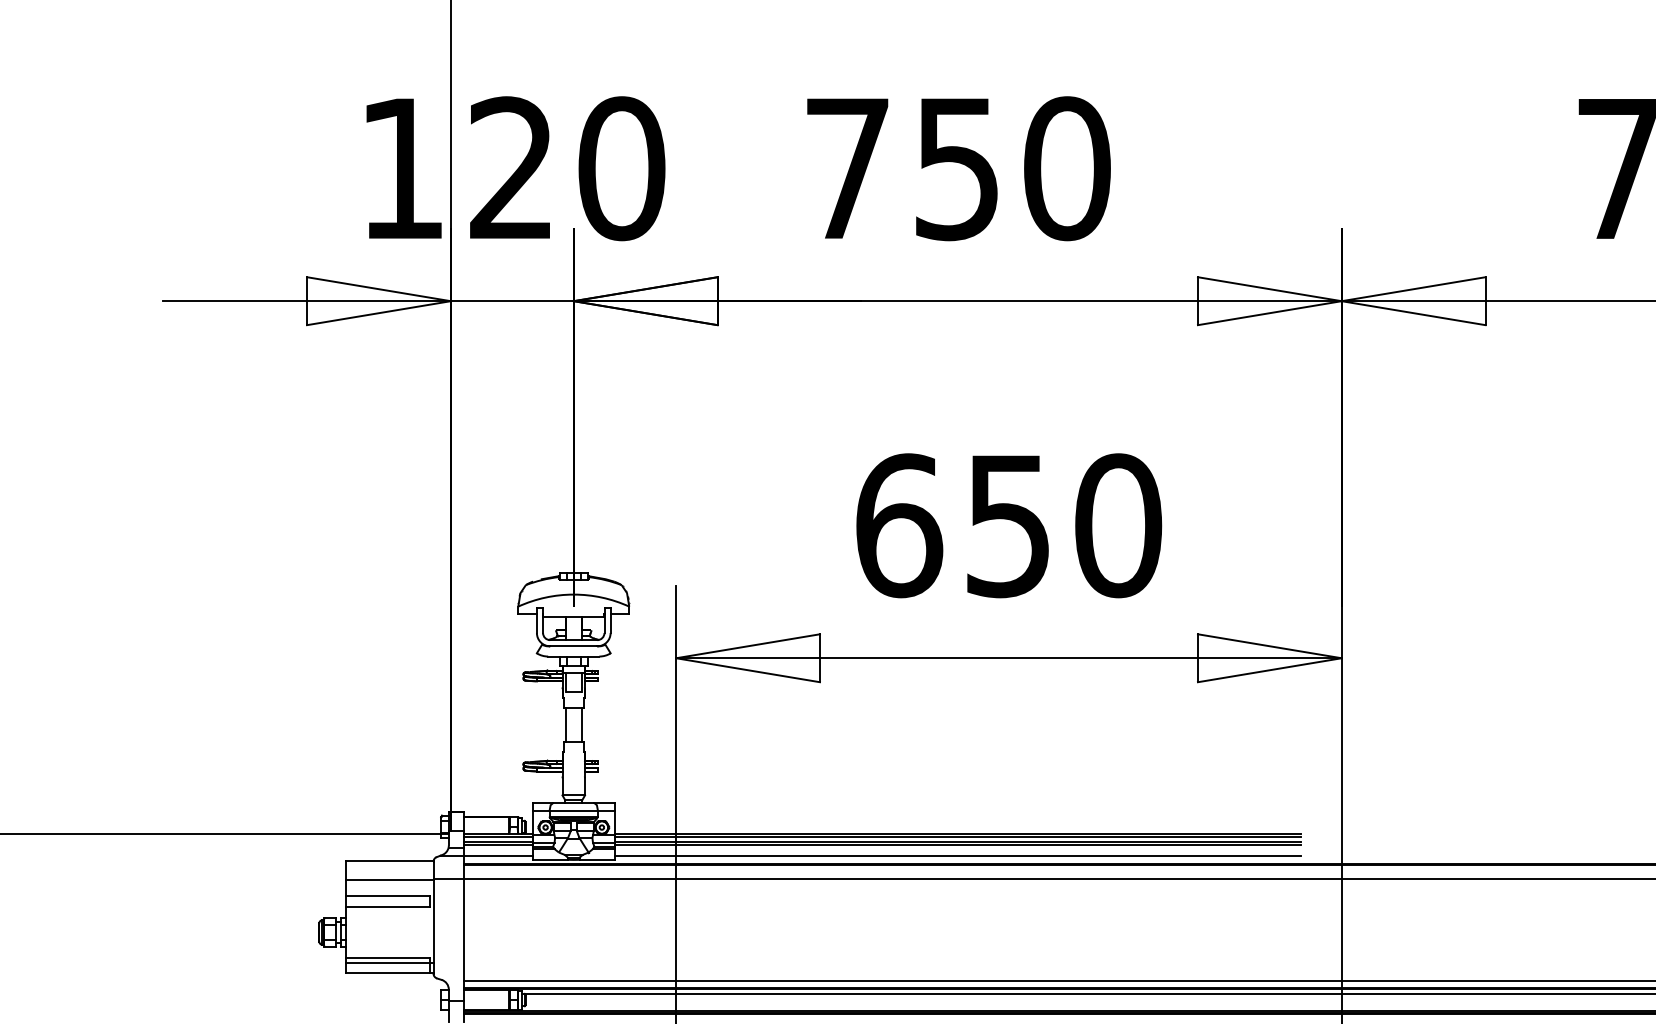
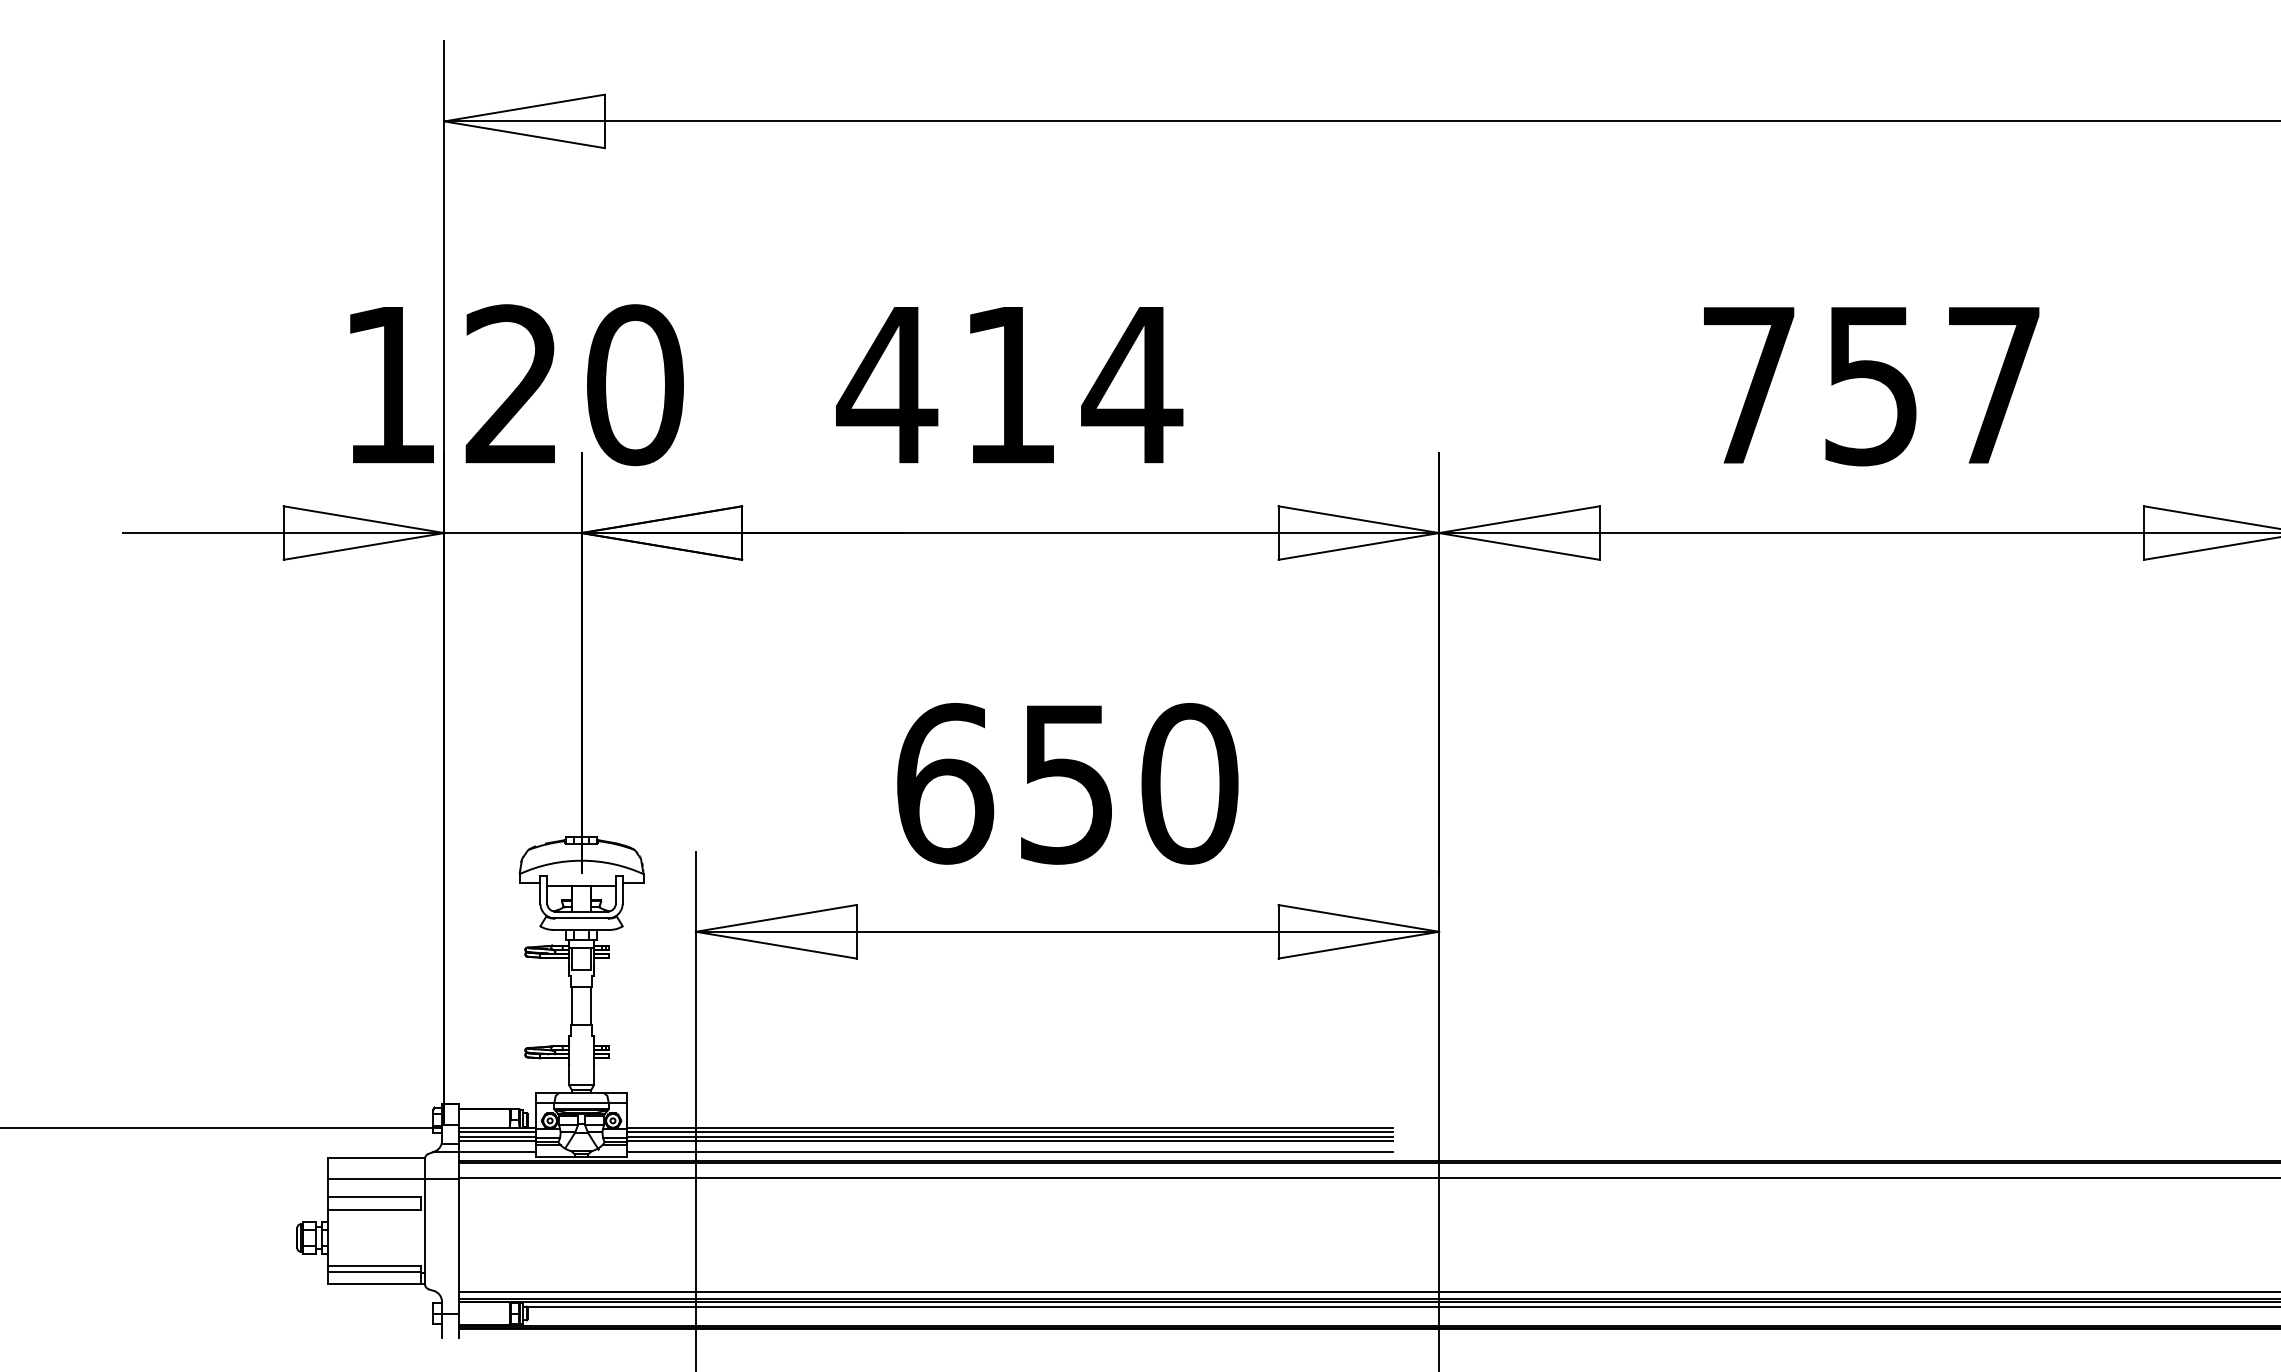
text: (956, 169) -> (1009, 385), 750 -> 414

